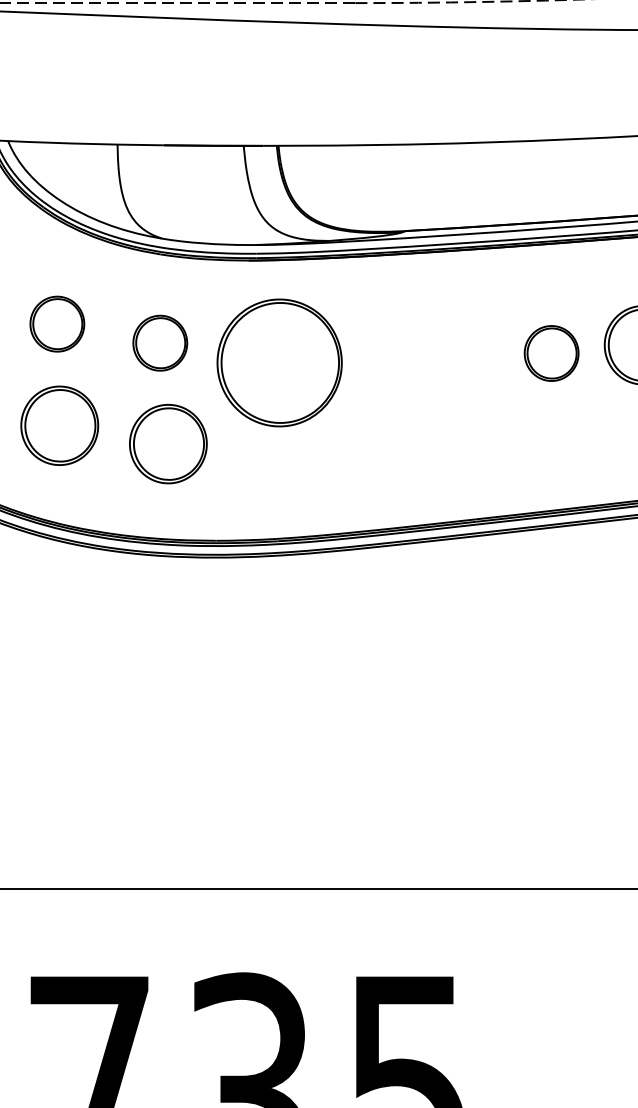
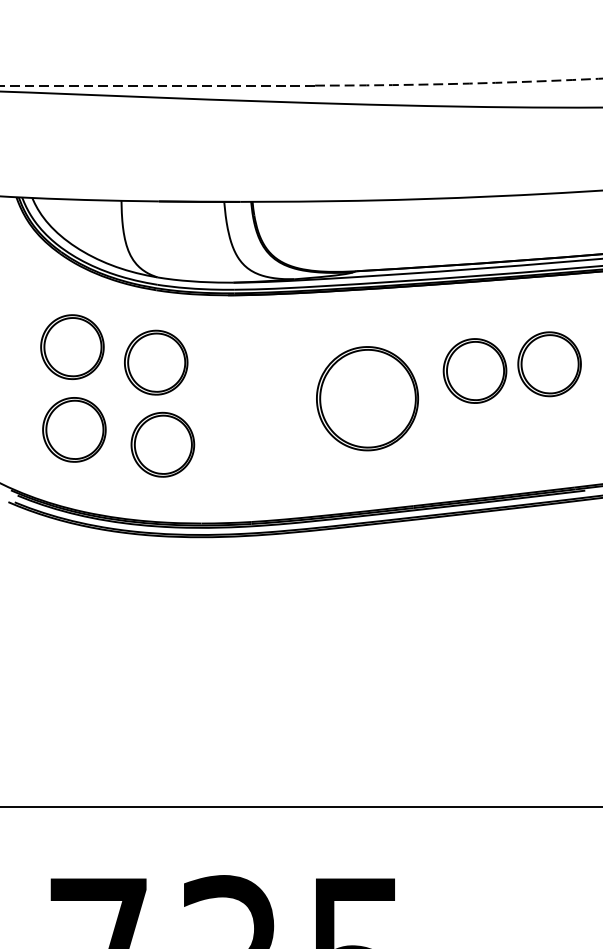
part: (57, 323) -> (72, 346), size x1.43
part: (160, 343) -> (156, 362), size x1.43
part: (550, 352) -> (474, 370), size x1.43
part: (279, 362) -> (367, 398), moved

